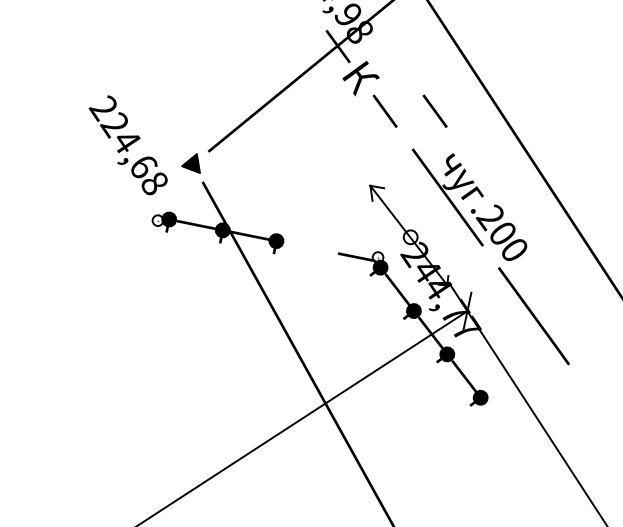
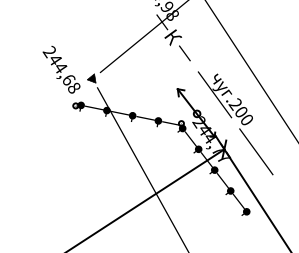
line: (434, 111) -> (208, 53), removed
text: (113, 123) -> (54, 59), 224,68 -> 244,68
fill: (311, 253) -> (149, 121), added
fill: (503, 425) -> (241, 204), added

